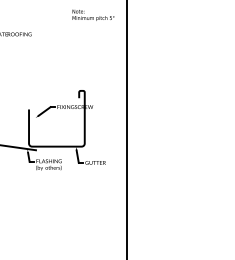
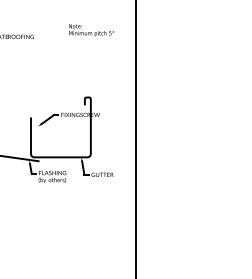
text: (93, 14) -> (91, 29), moved

